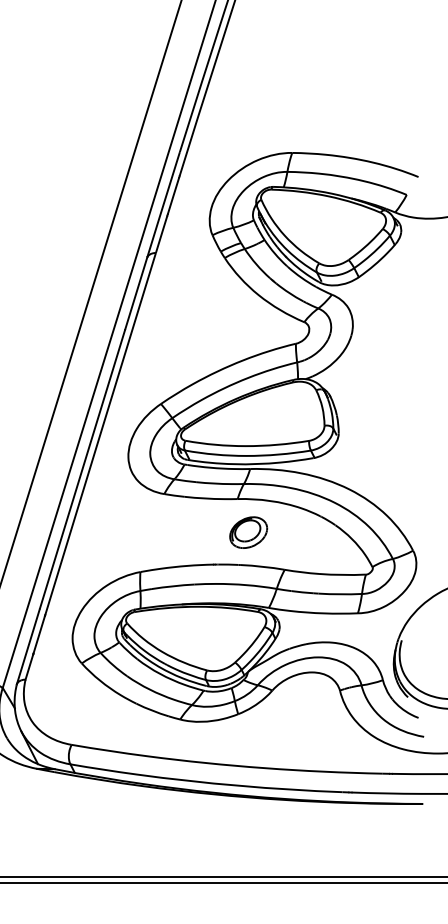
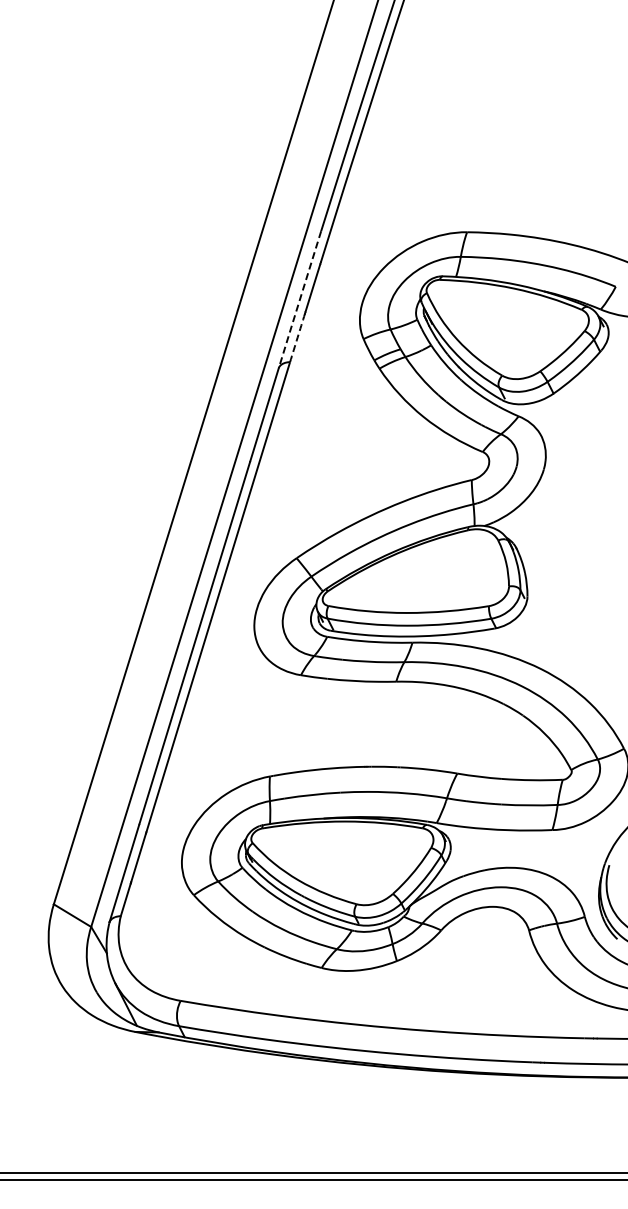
line: (163, 205) -> (299, 300), solid -> dashed
arc: (161, 233) -> (297, 337), solid -> dashed
part: (248, 532) -> (410, 725), removed

